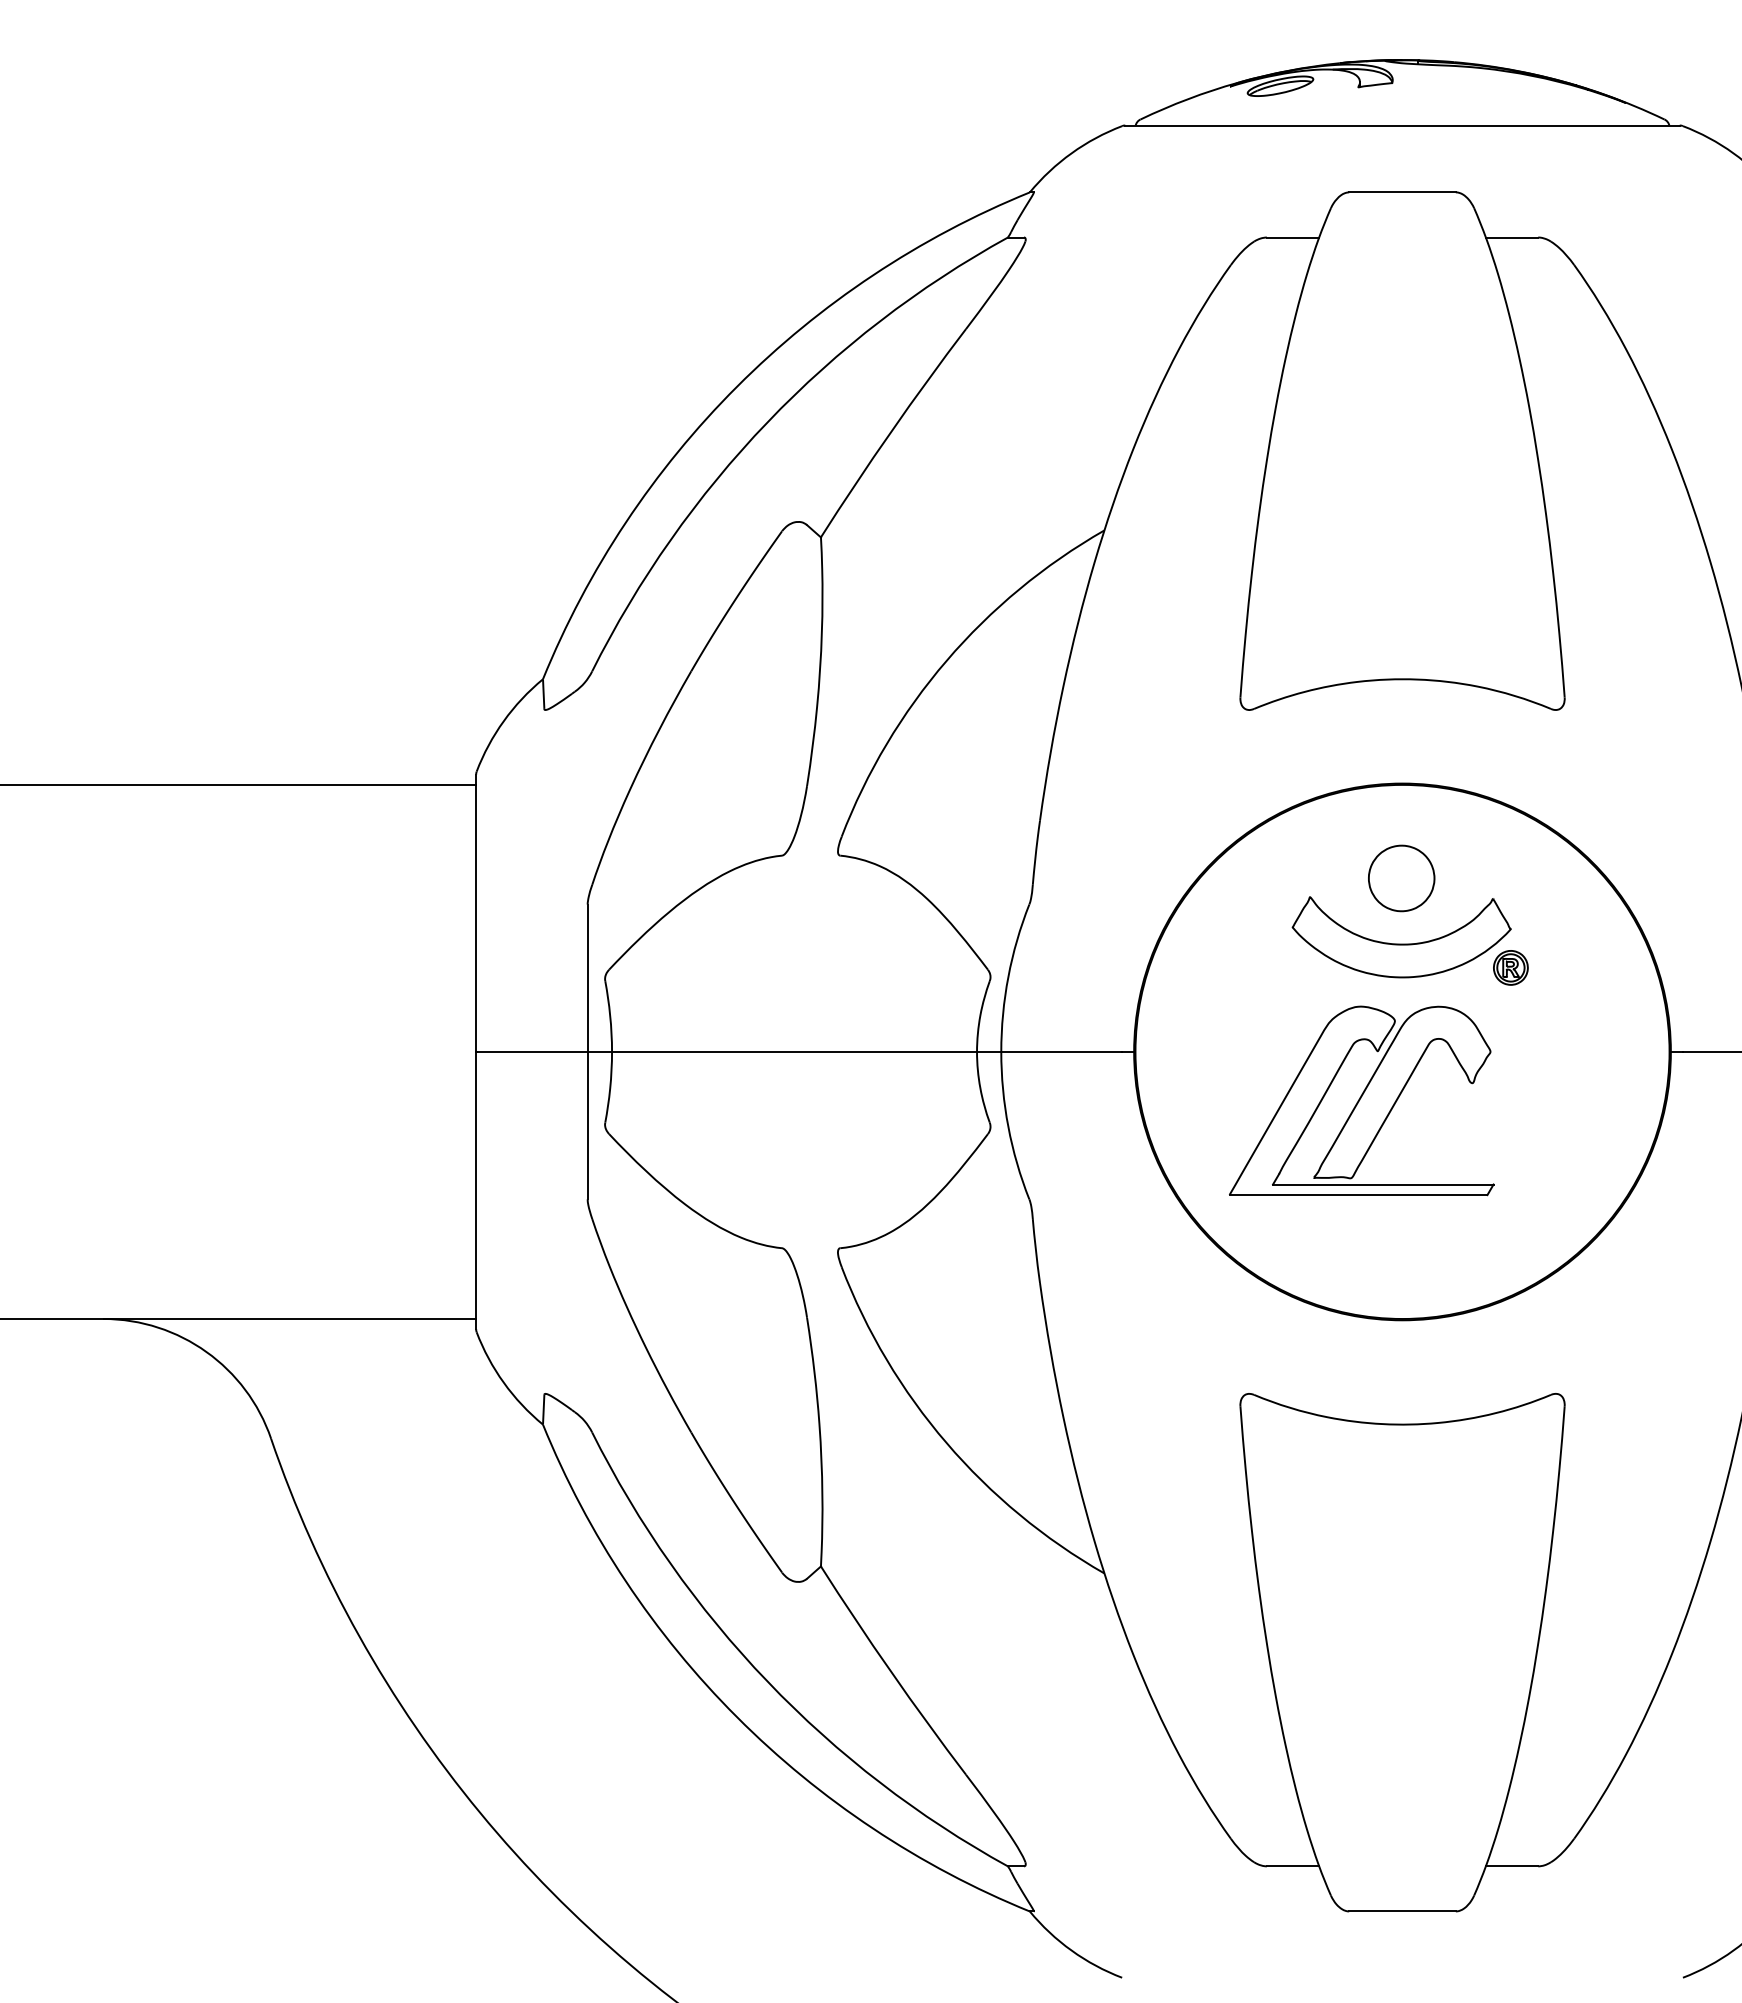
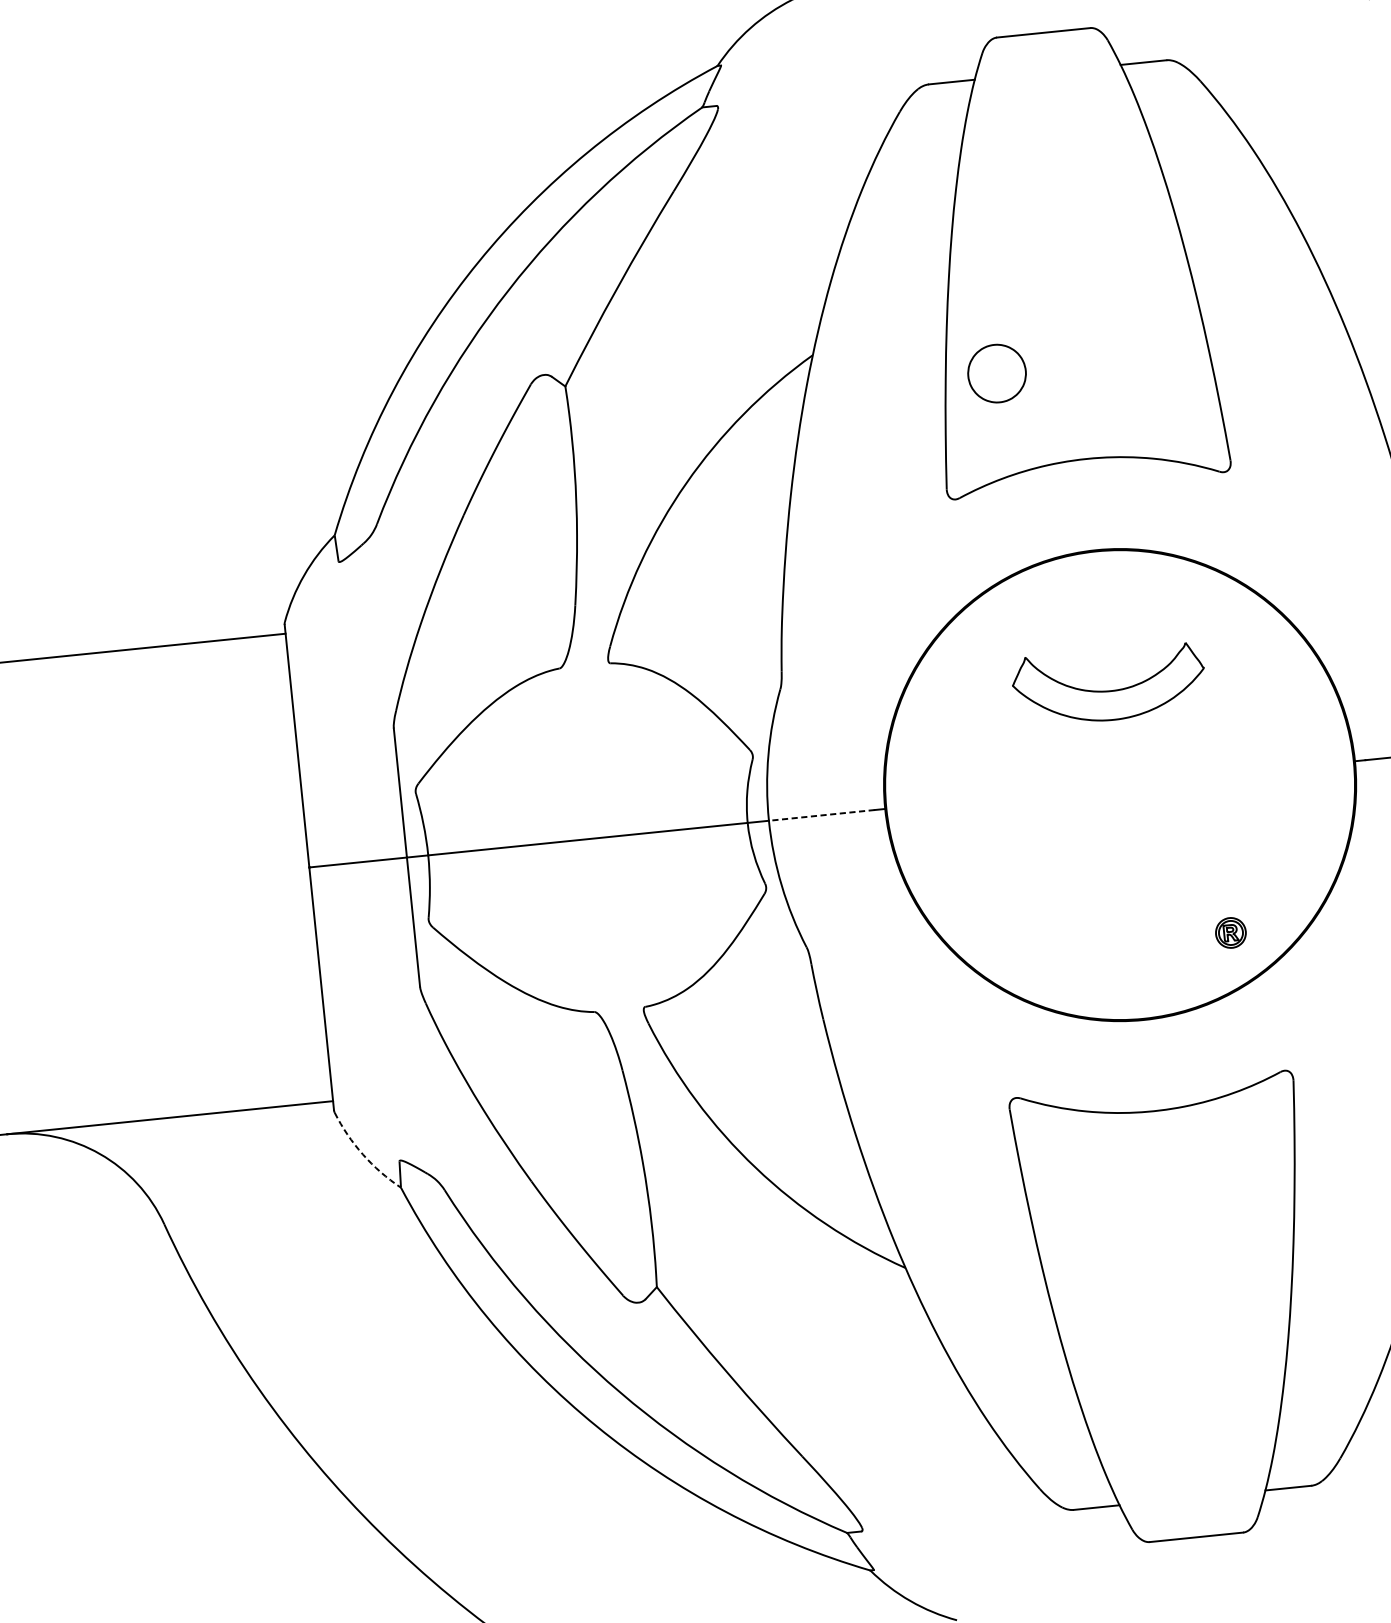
part: (1401, 878) -> (996, 373), moved
part: (1510, 967) -> (1230, 932), moved
line: (1061, 1051) -> (821, 815), solid -> dashed
part: (1361, 1100) -> (1088, 831), removed
arc: (503, 1382) -> (362, 1154), solid -> dashed

